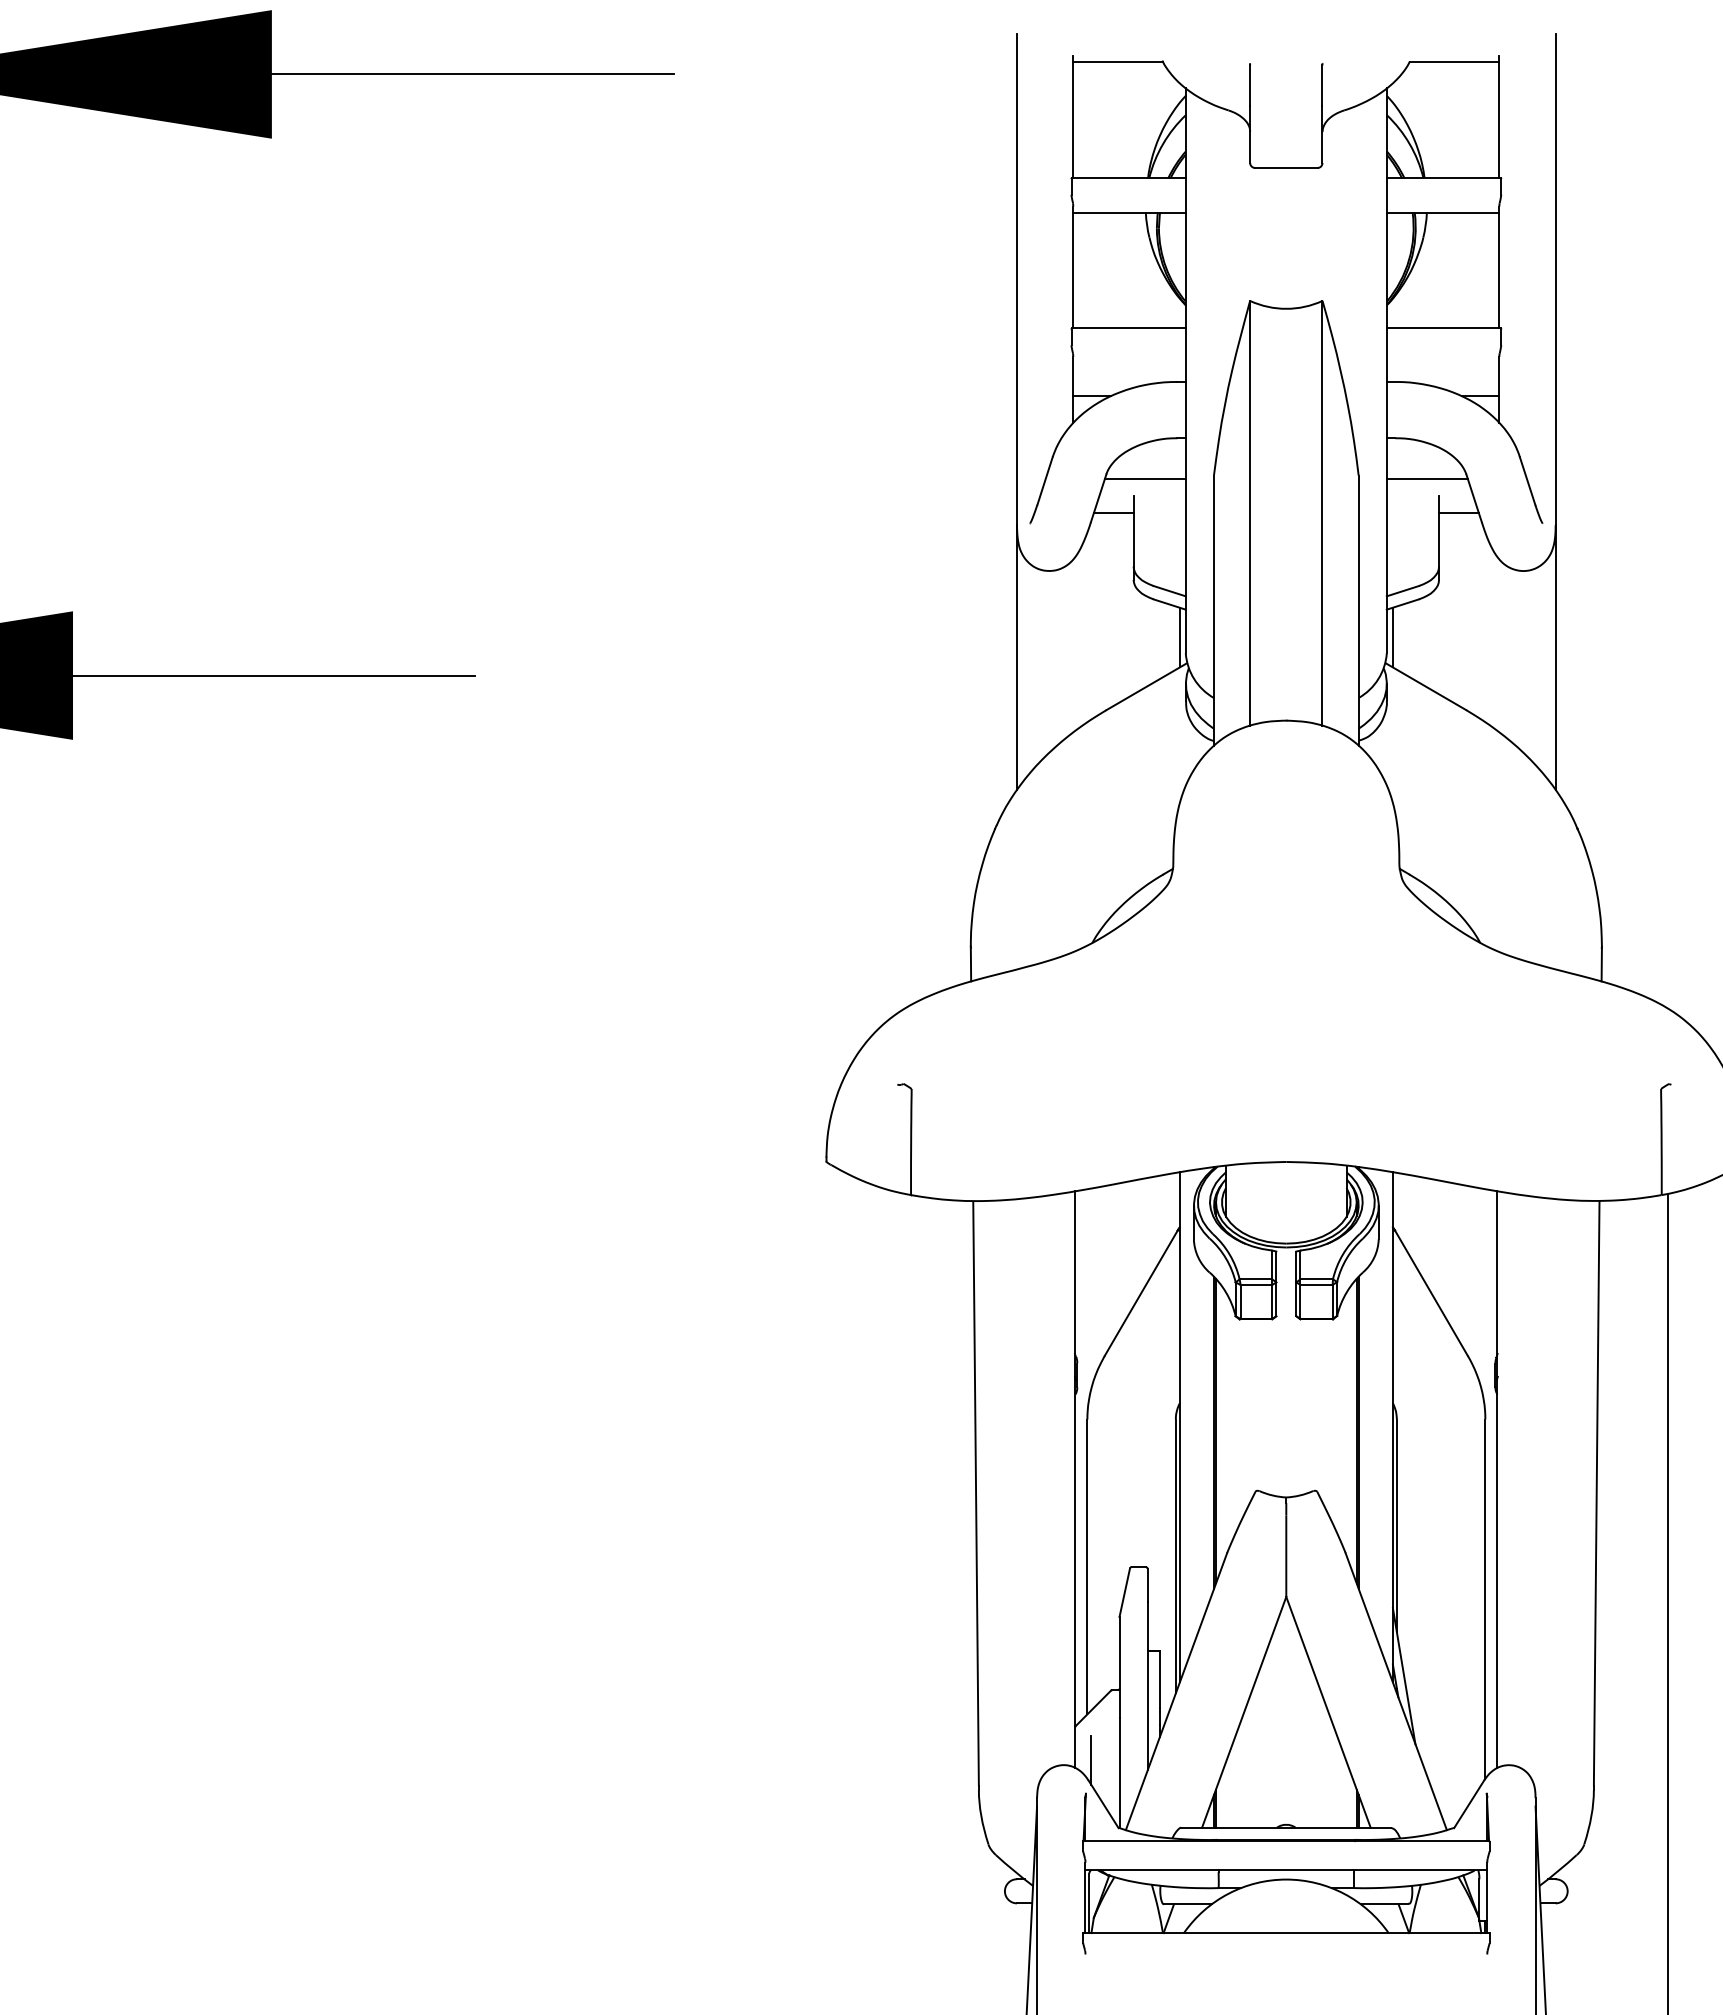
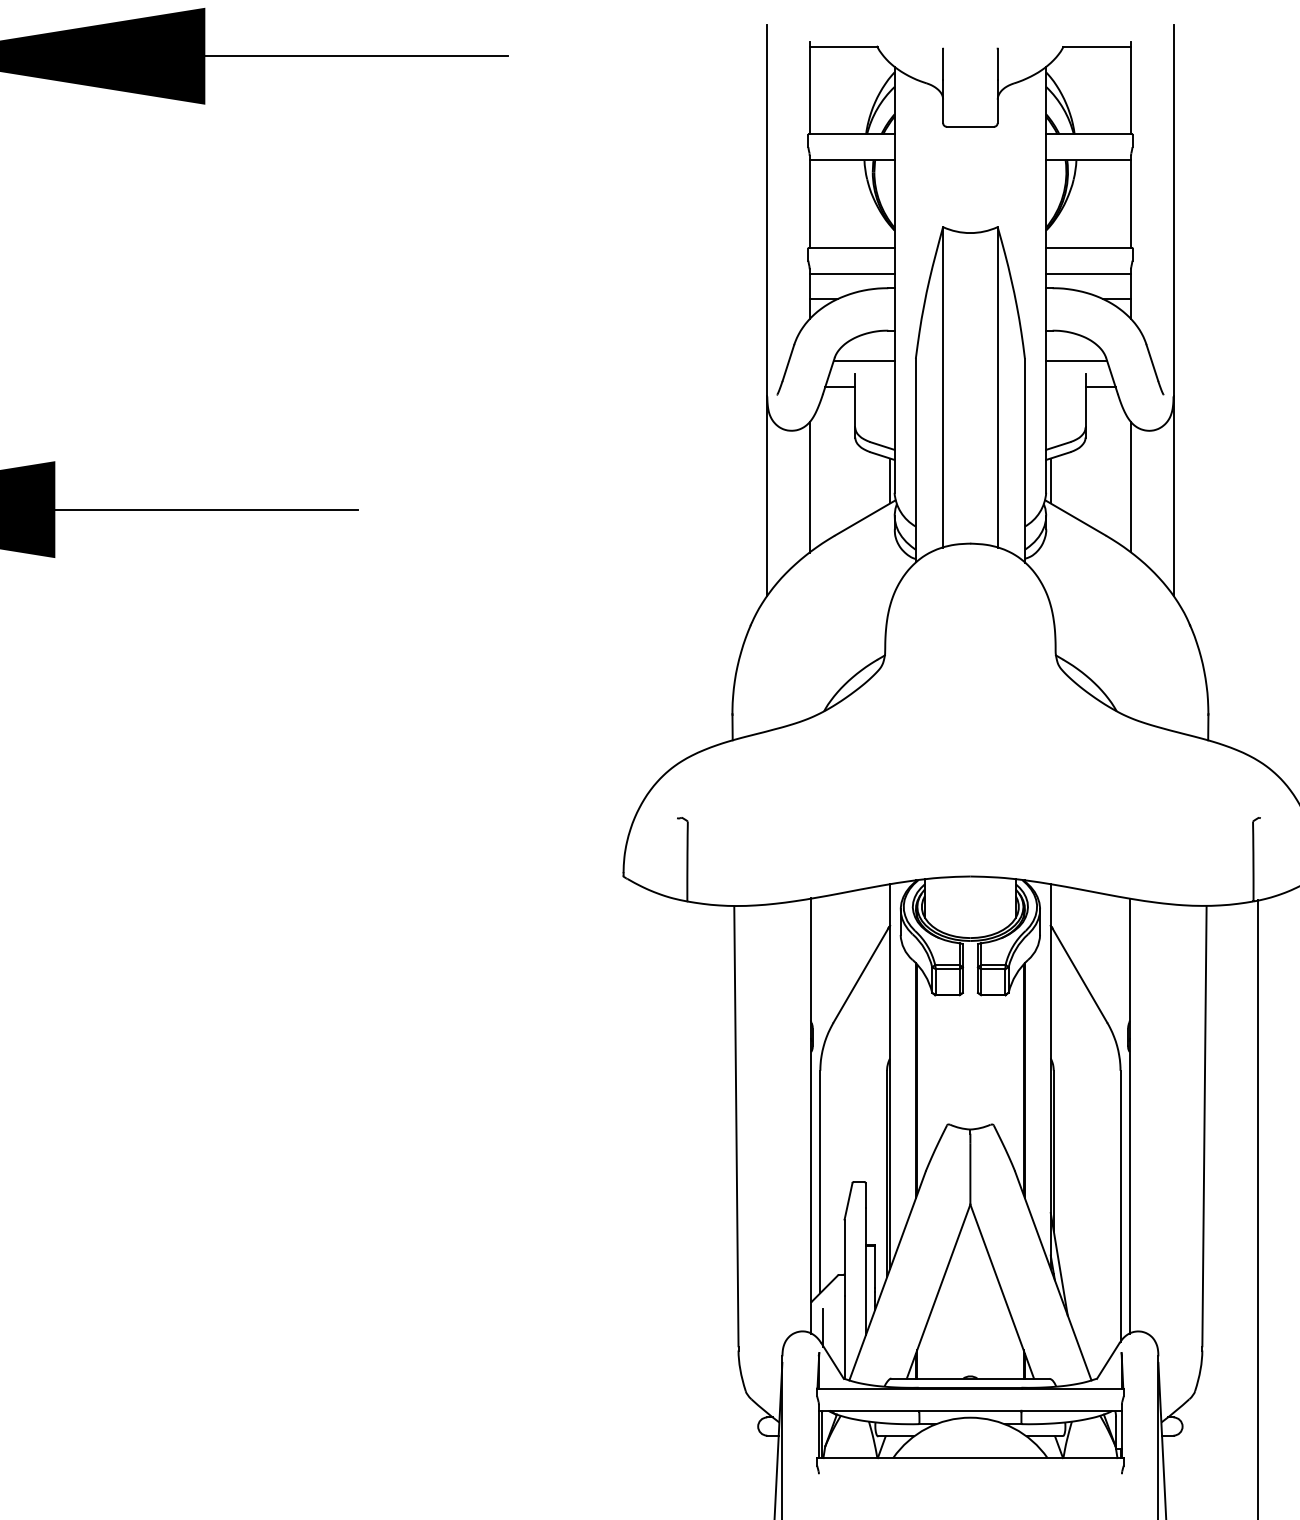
line: (1129, 363) -> (852, 274), added
line: (1442, 363) -> (1088, 274), added
line: (1073, 645) -> (809, 486), added
line: (1499, 645) -> (1131, 486), added

